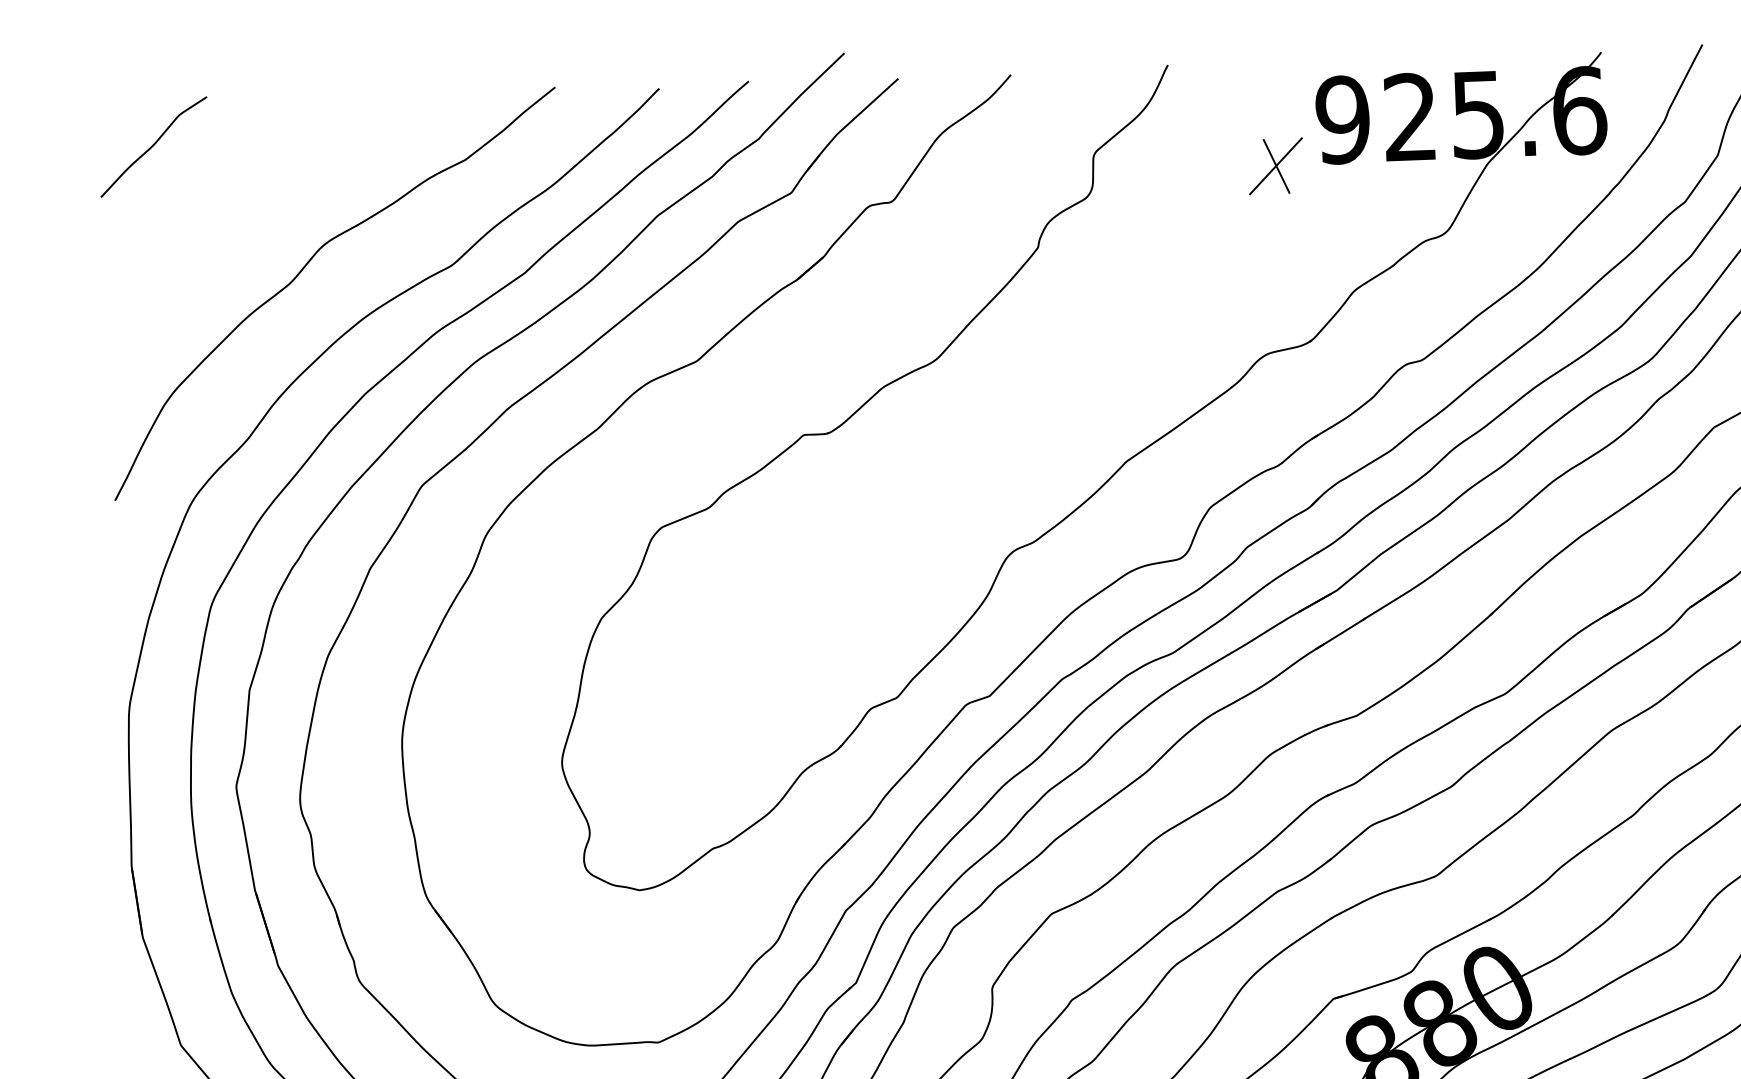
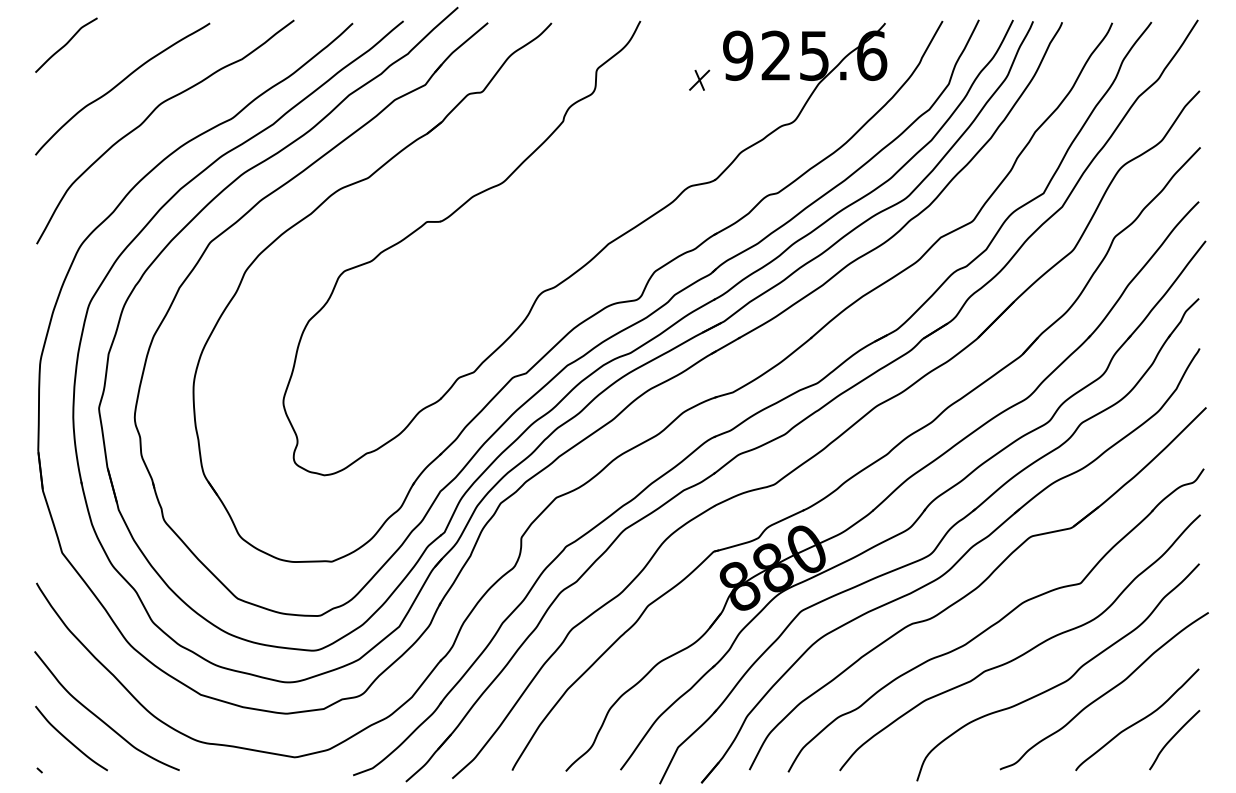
part: (1276, 164) -> (699, 79), size x0.62
curve: (250, 212) -> (119, 84), added

